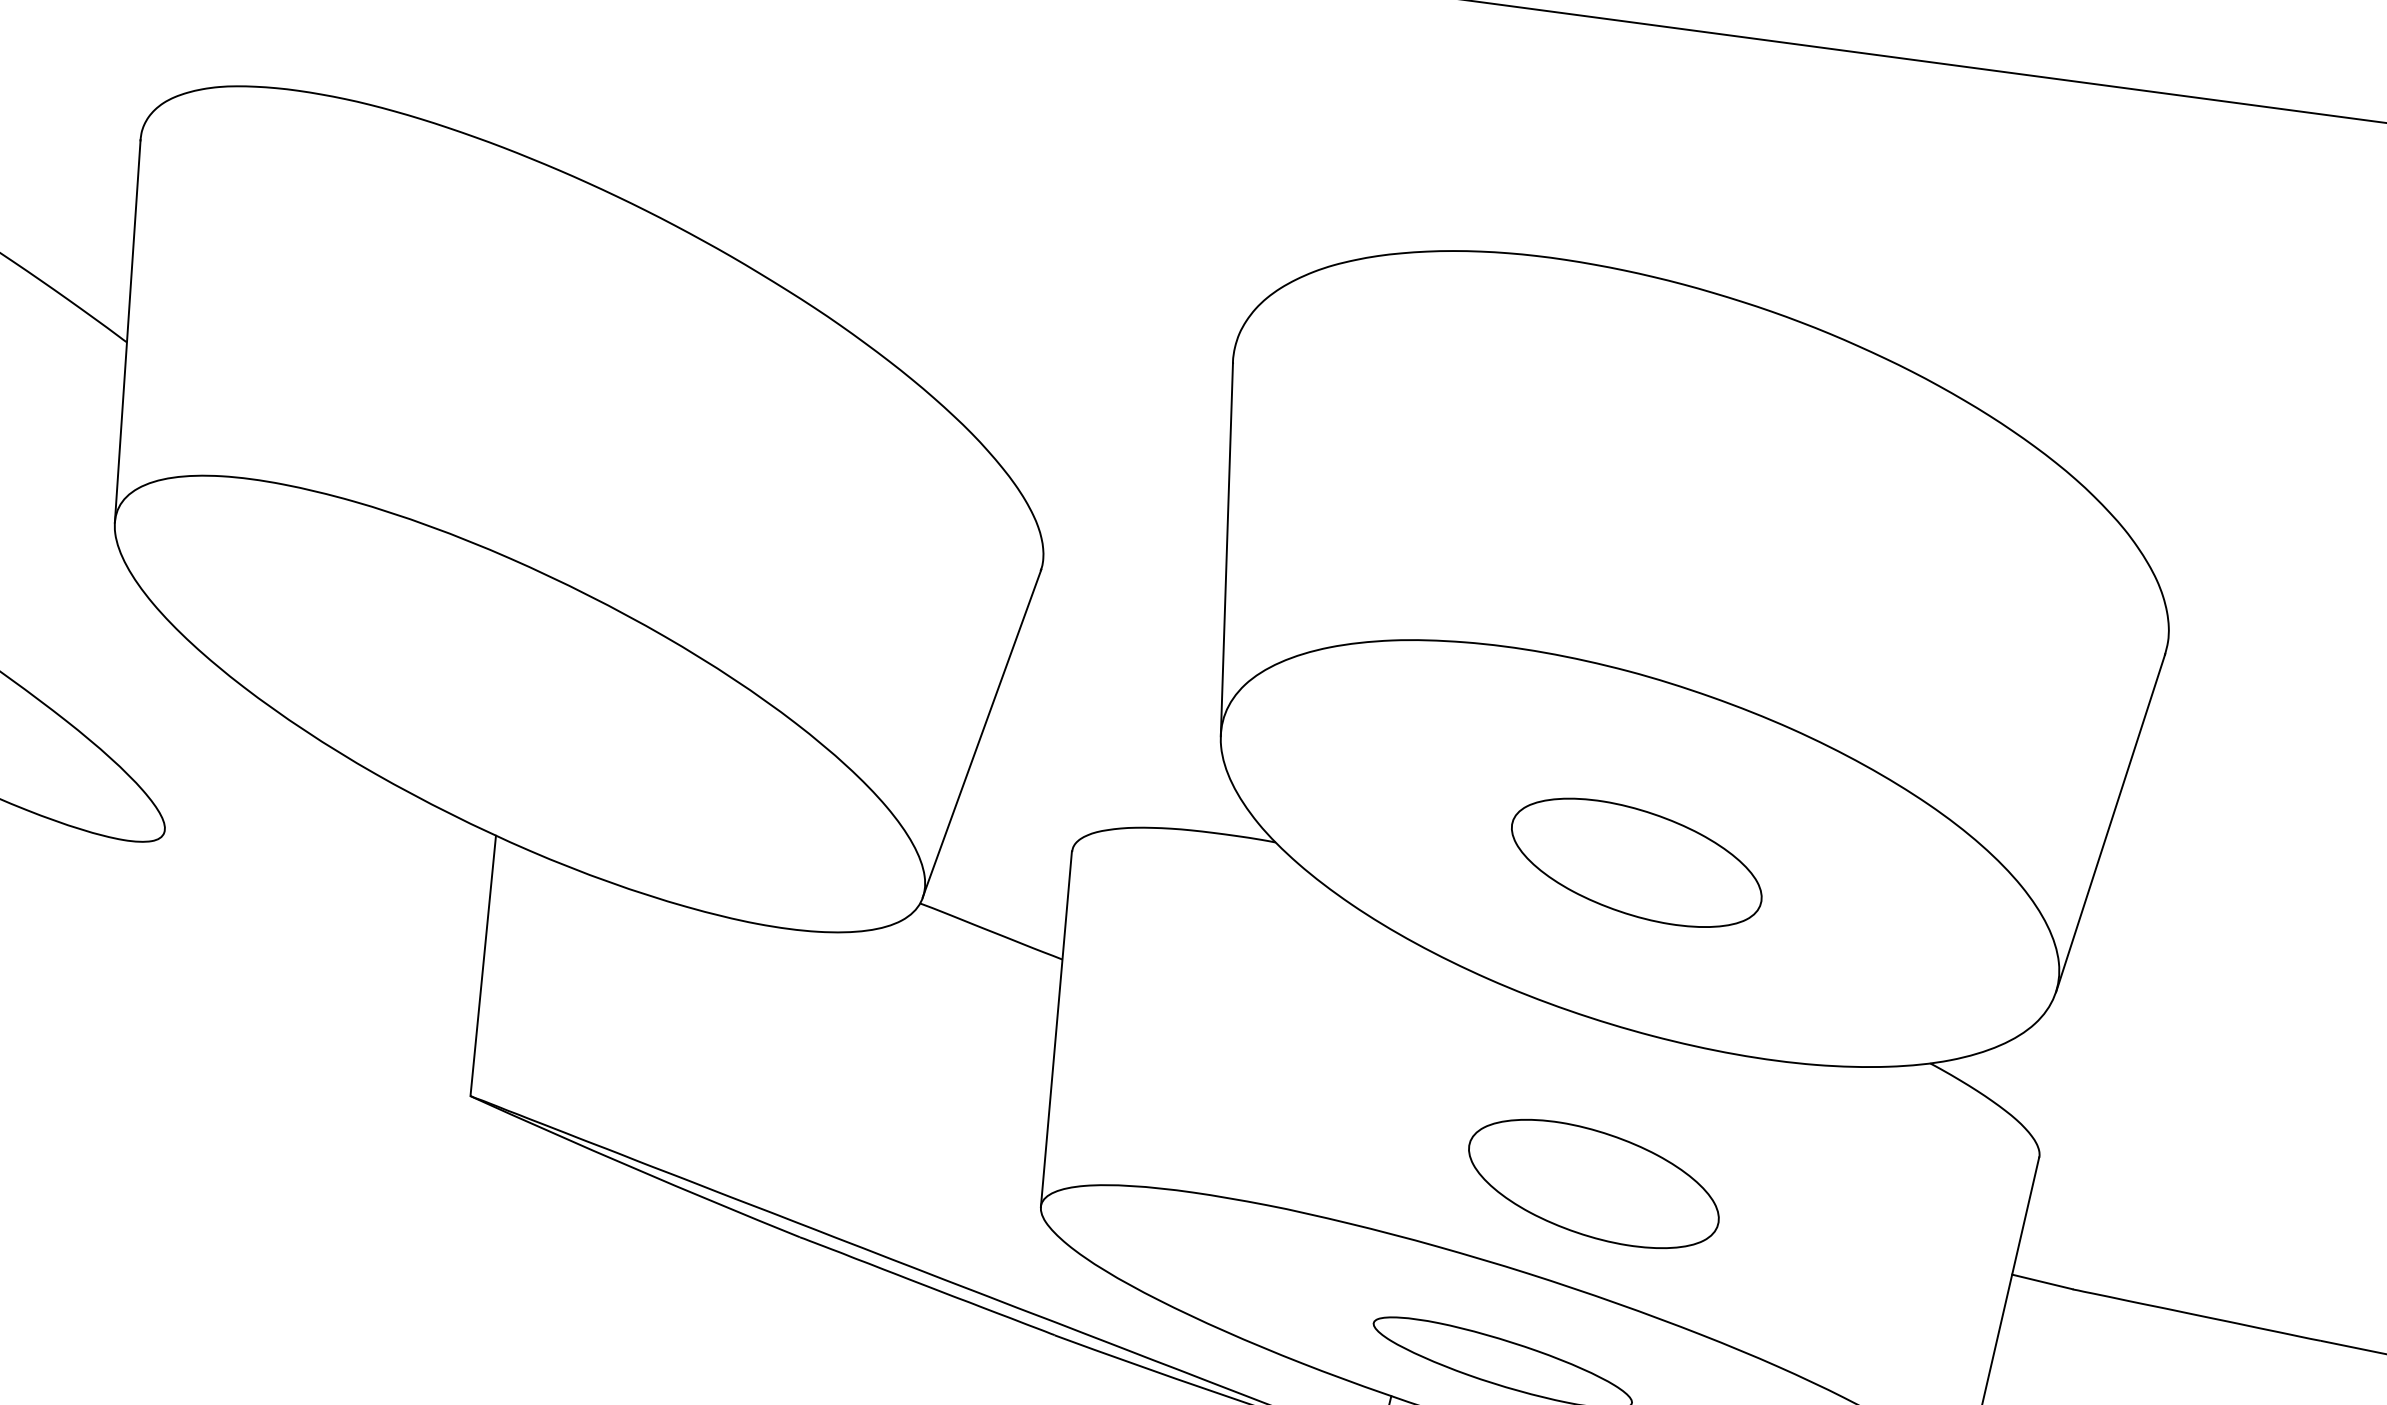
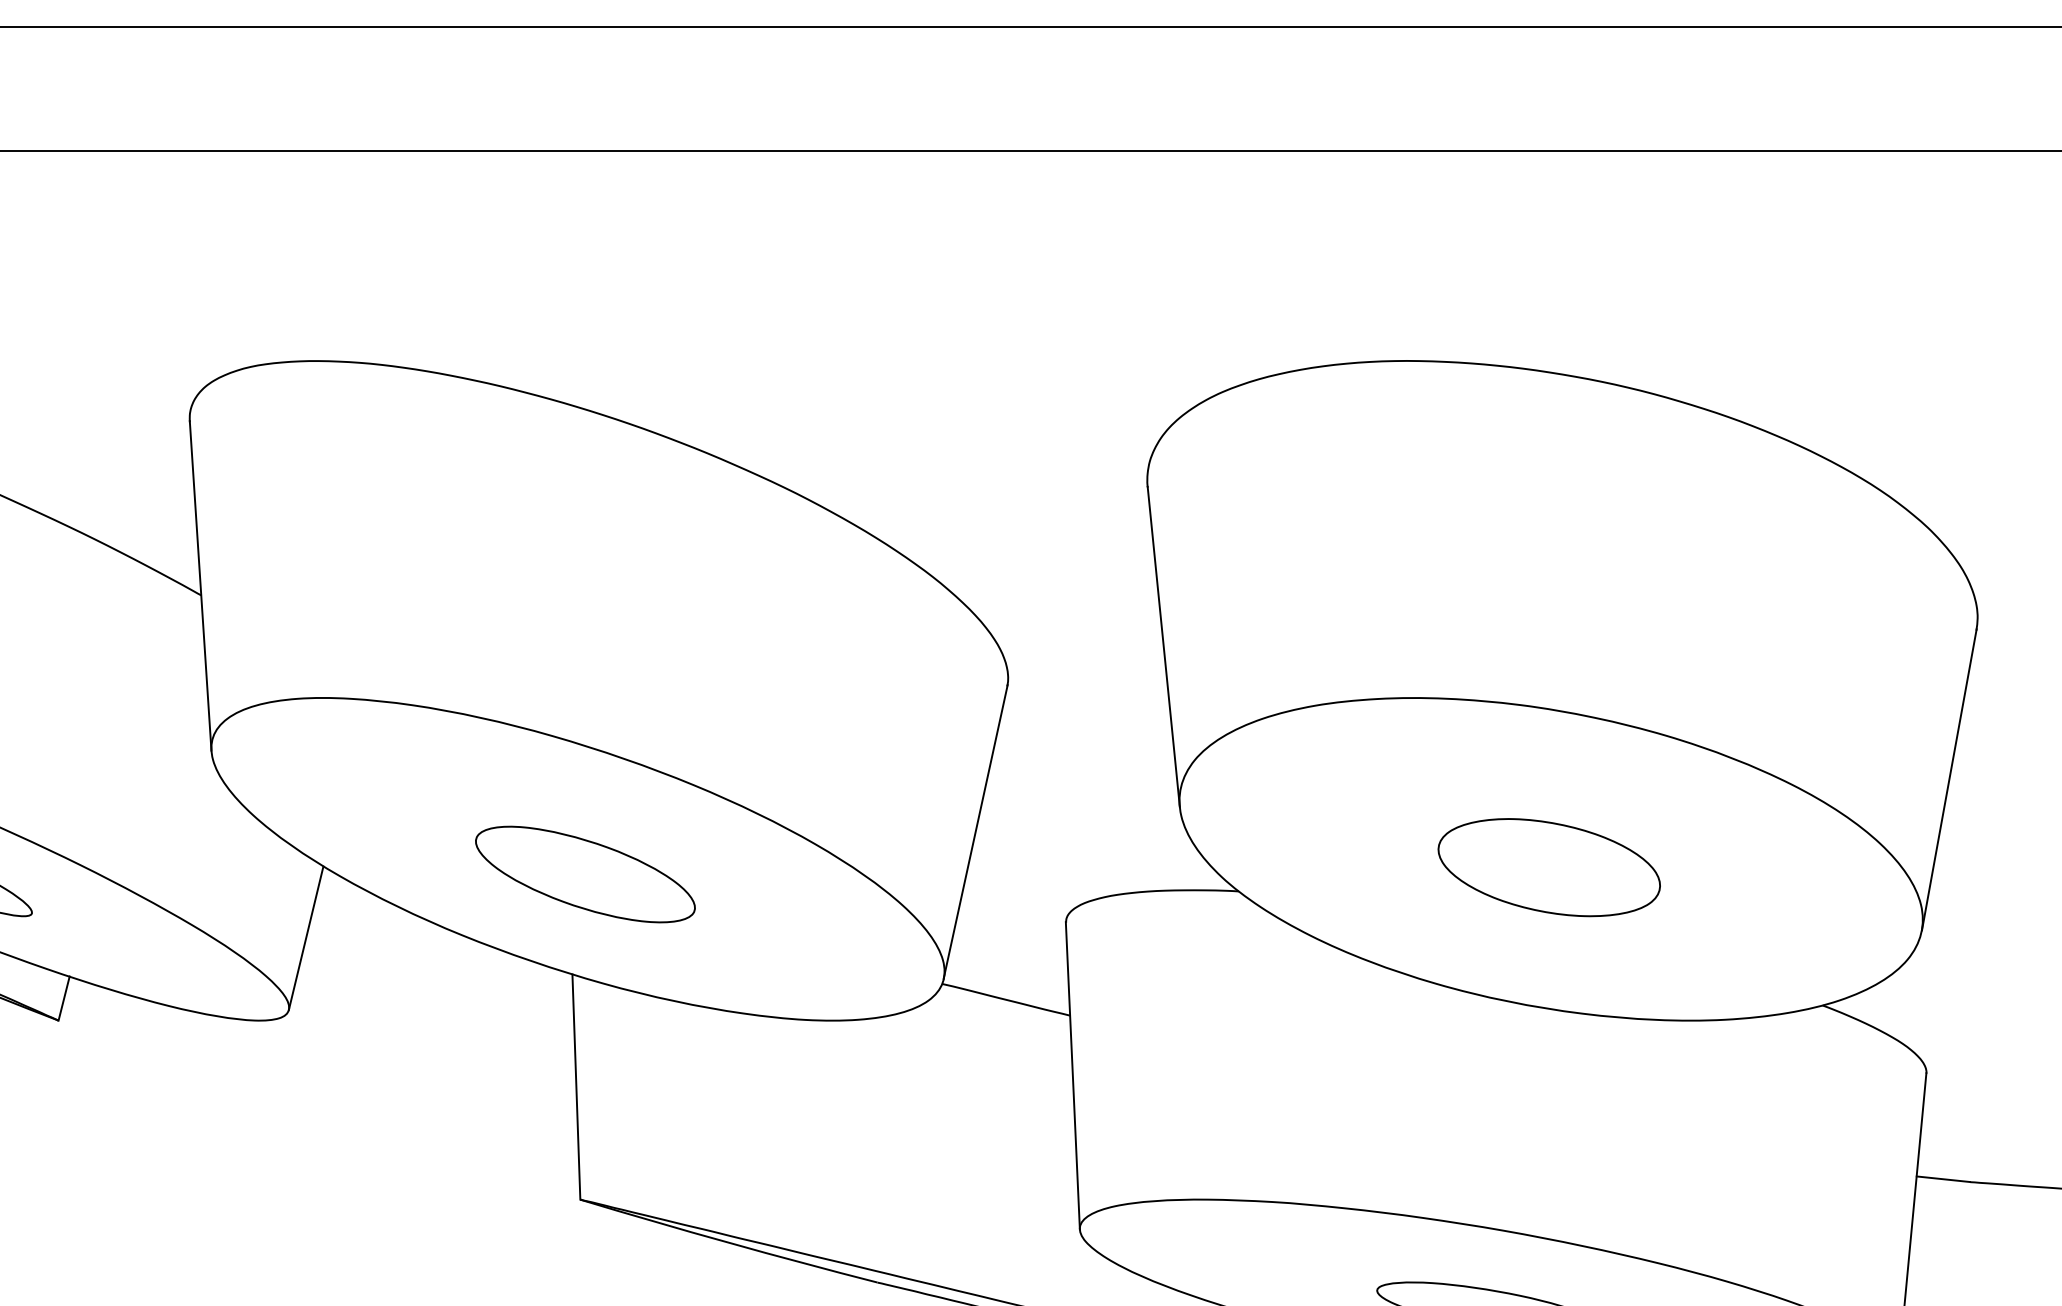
part: (526, 722) -> (585, 874), added
line: (194, 752) -> (305, 937), added
part: (1593, 1183) -> (1548, 1146), removed

